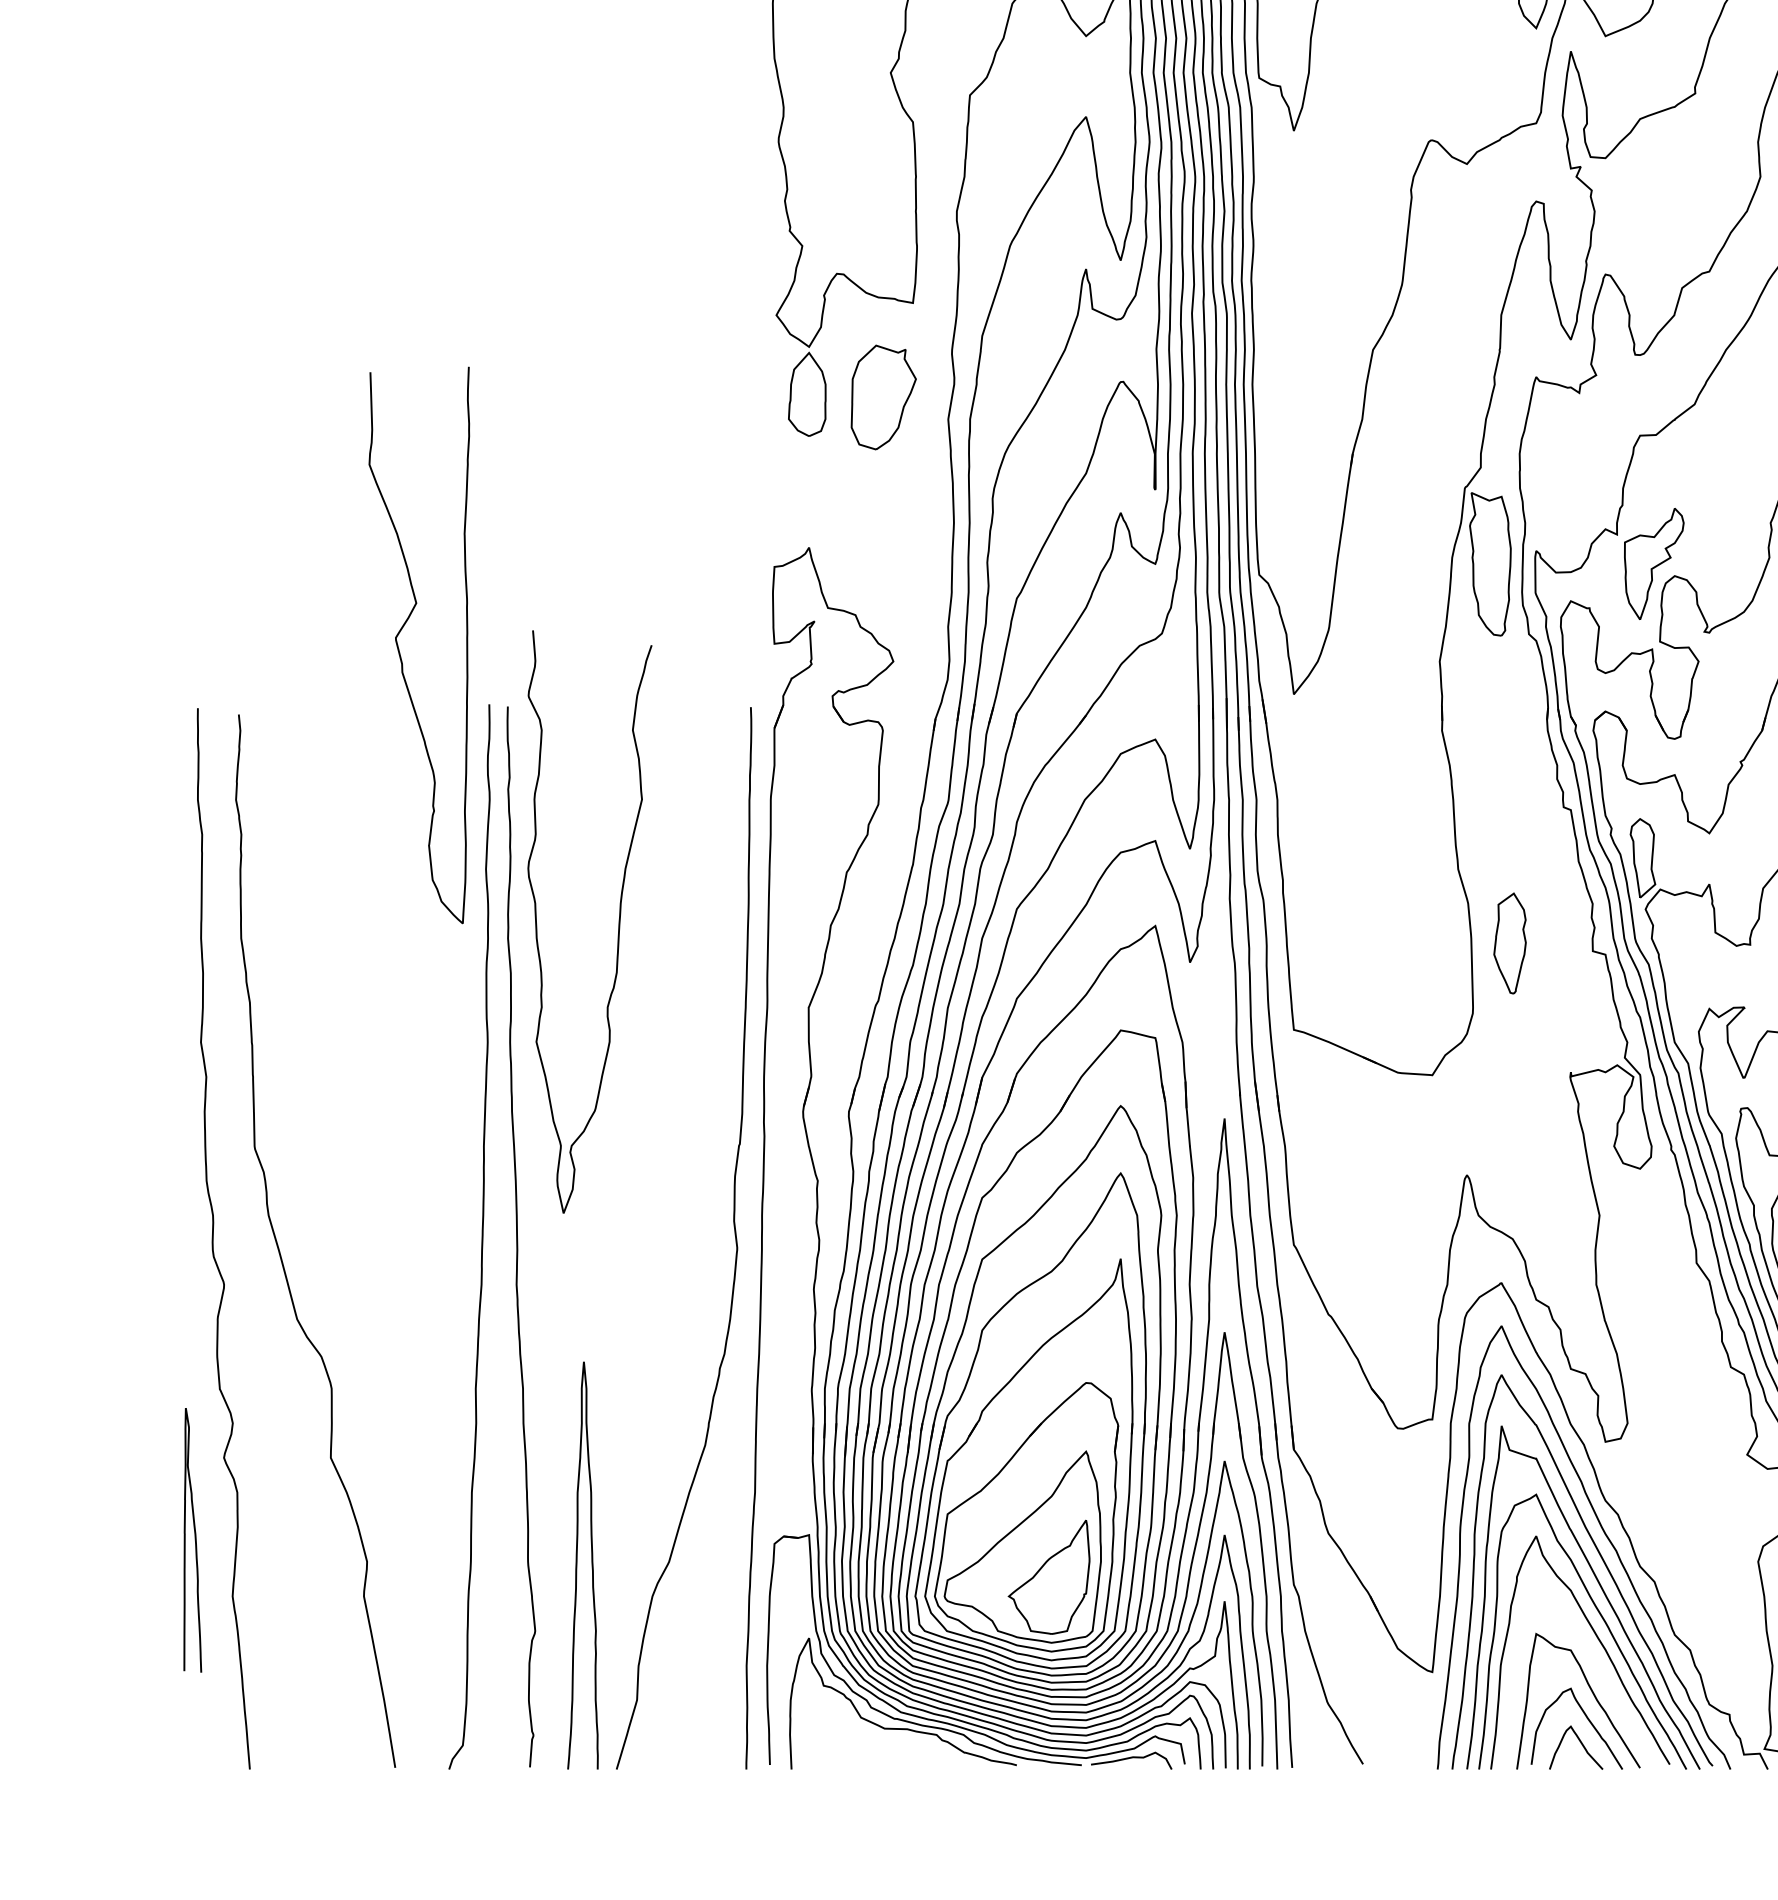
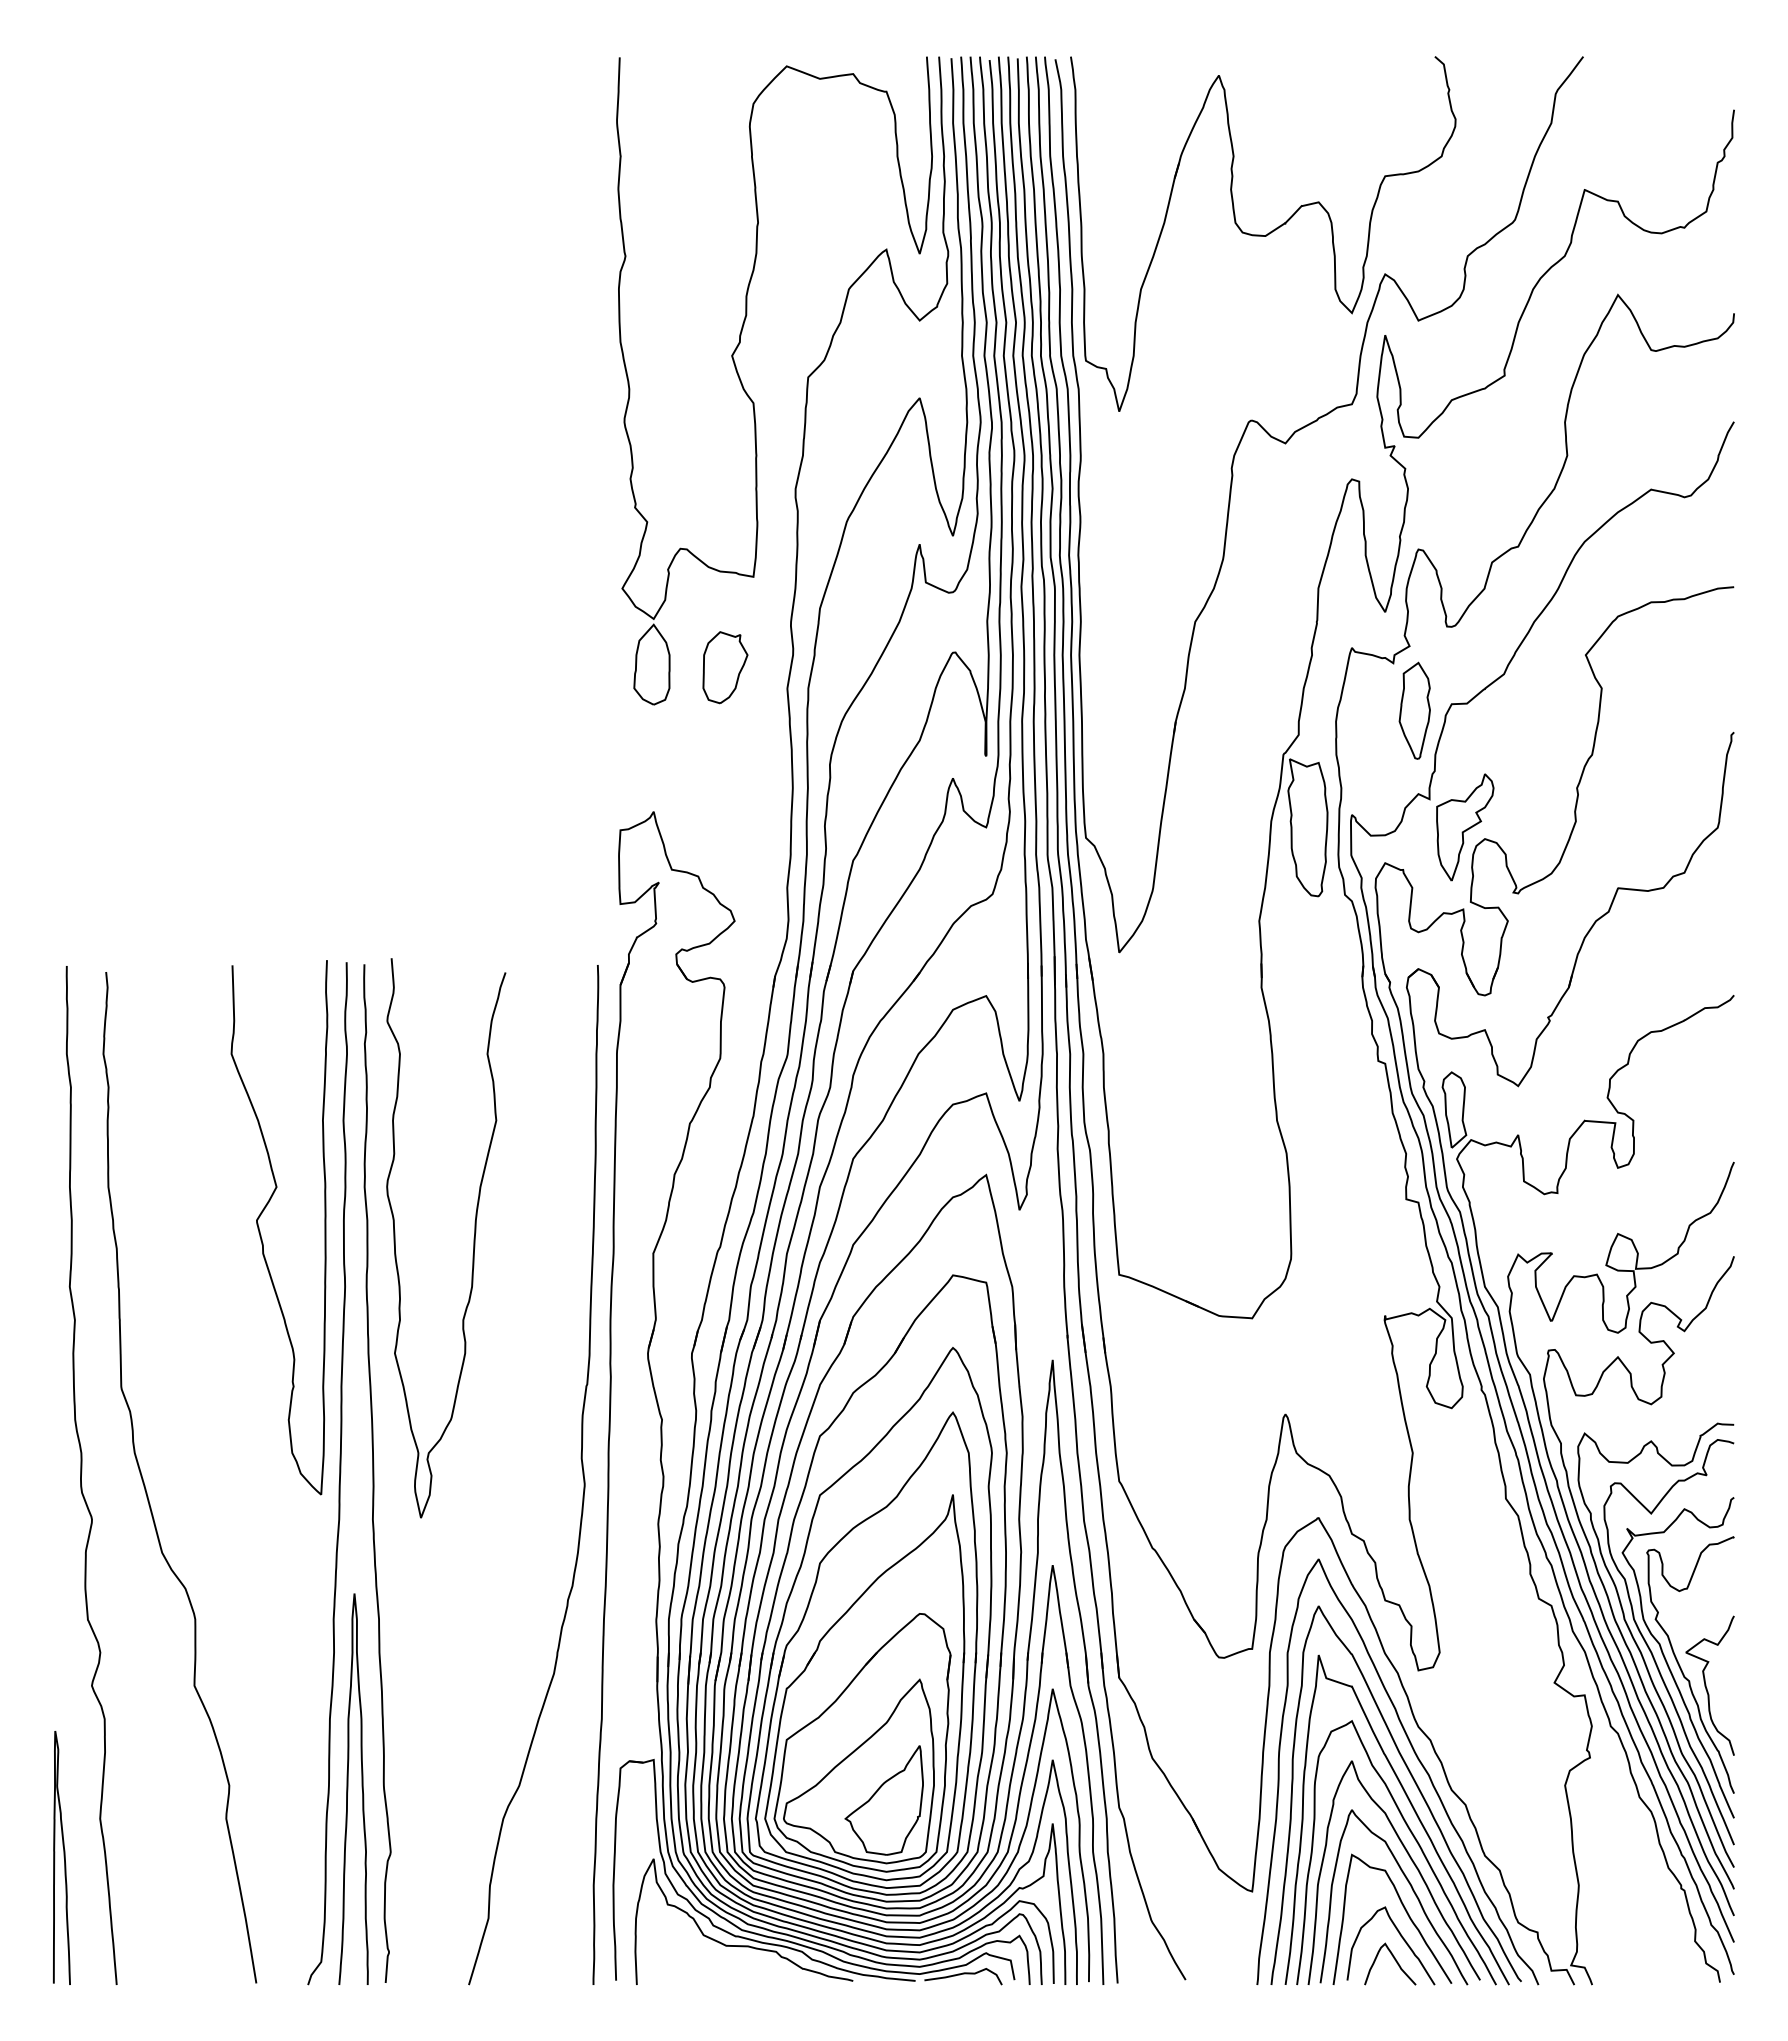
part: (883, 397) -> (725, 667), size x0.71
curve: (399, 649) -> (260, 1231), moved
curve: (618, 922) -> (473, 1238), moved
part: (1509, 943) -> (1414, 710), moved
curve: (194, 1539) -> (63, 1857), moved
curve: (577, 1564) -> (348, 1788), moved
curve: (1598, 1668) -> (1411, 1888), added

